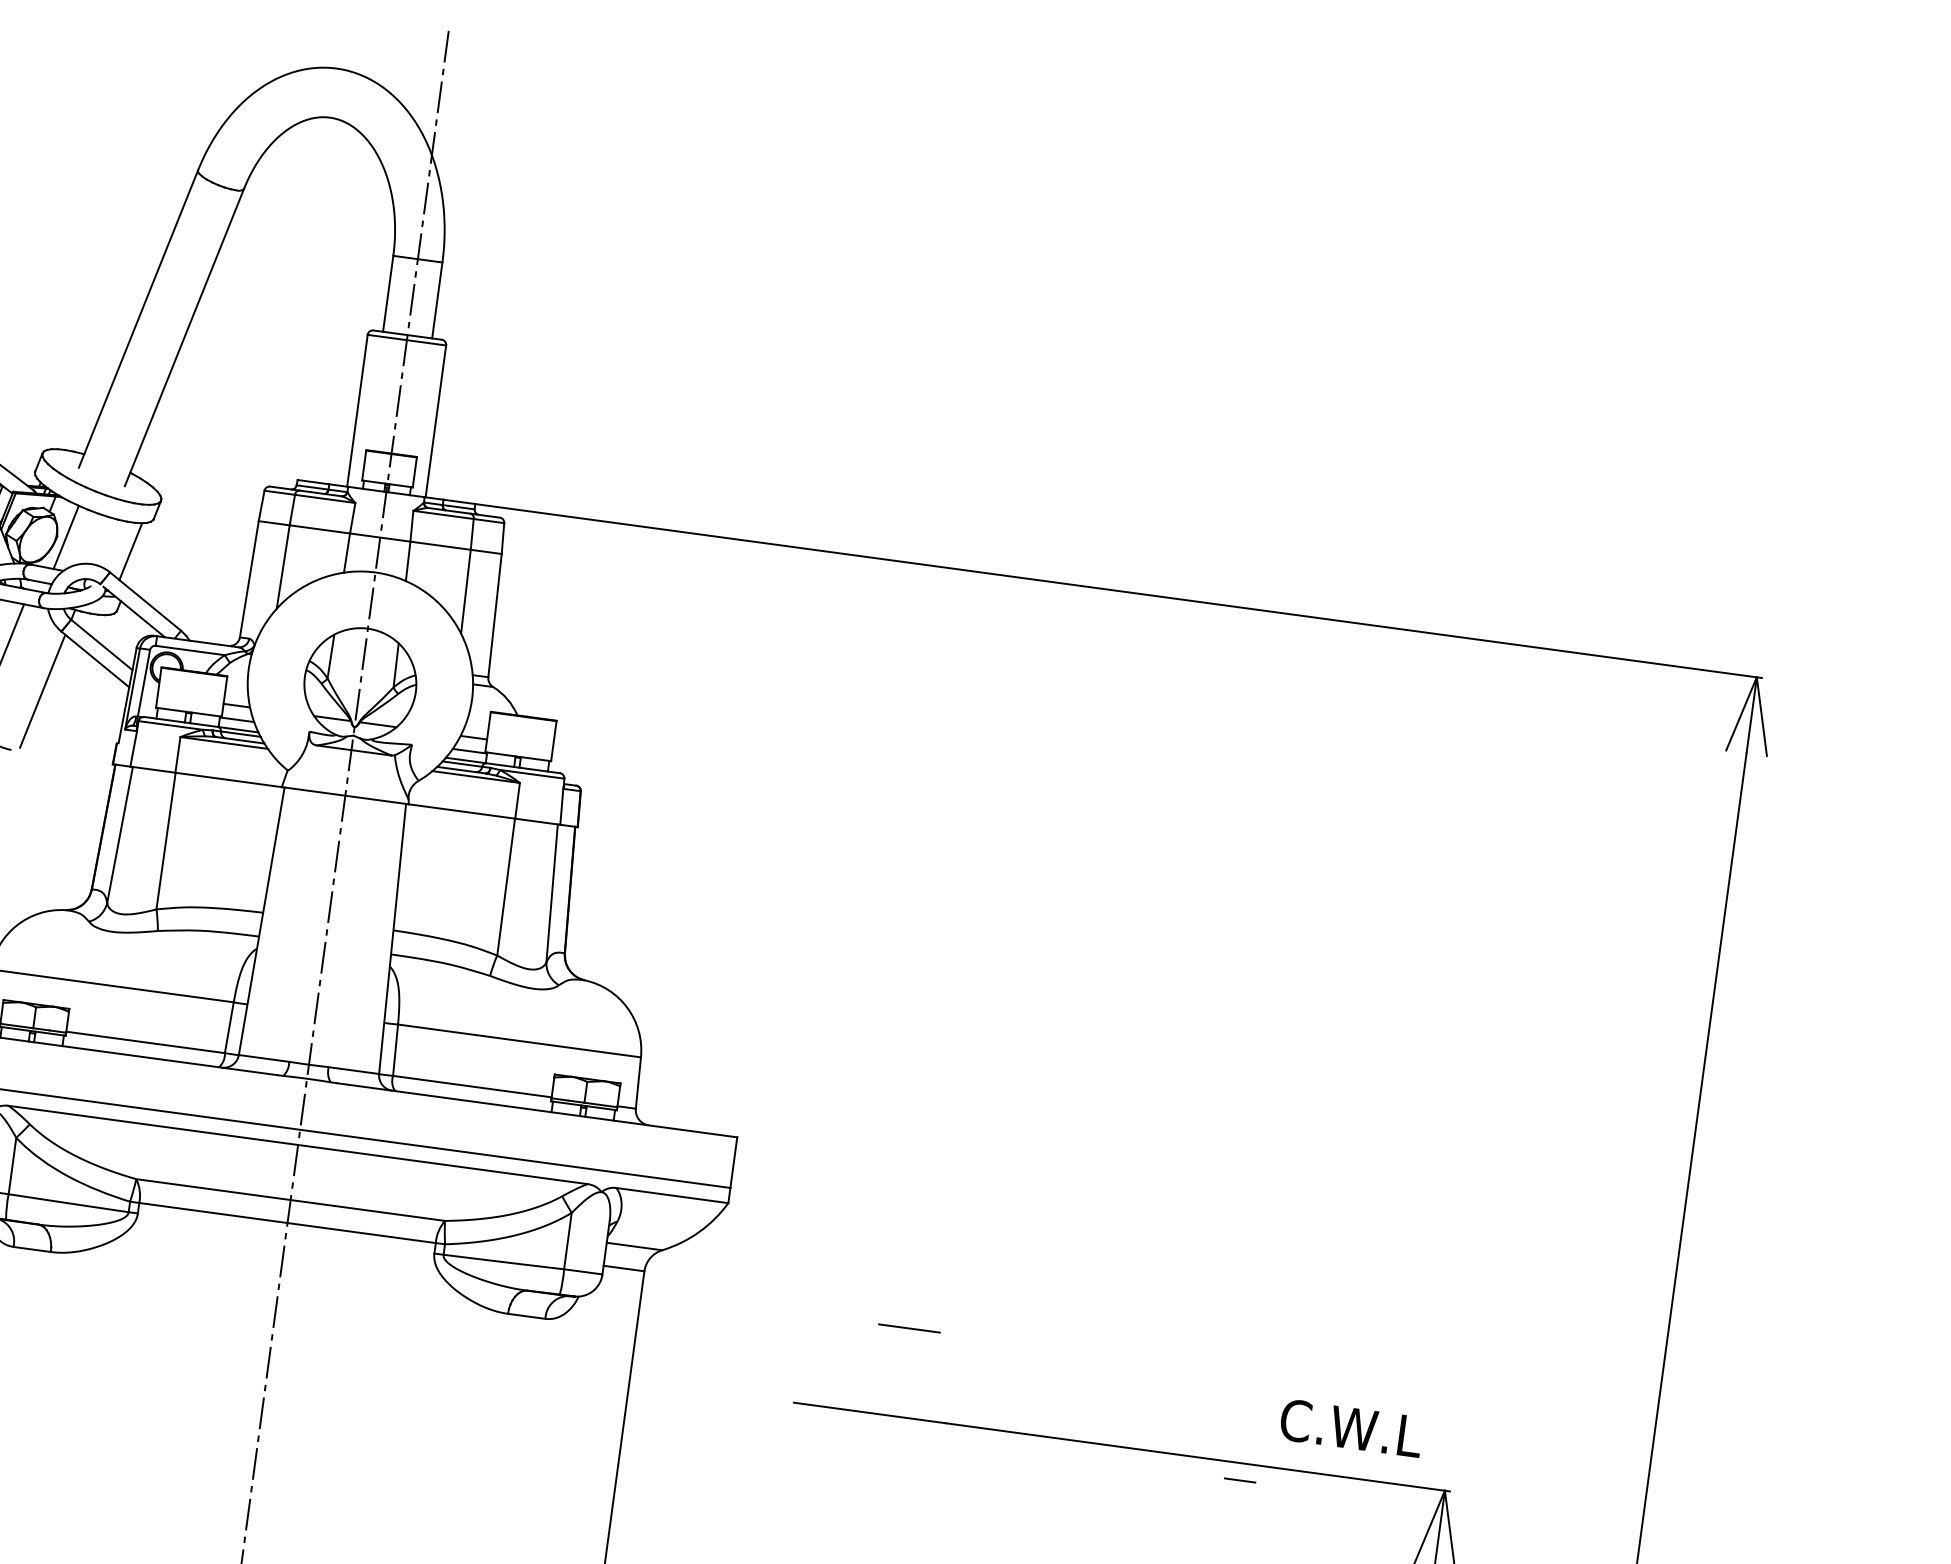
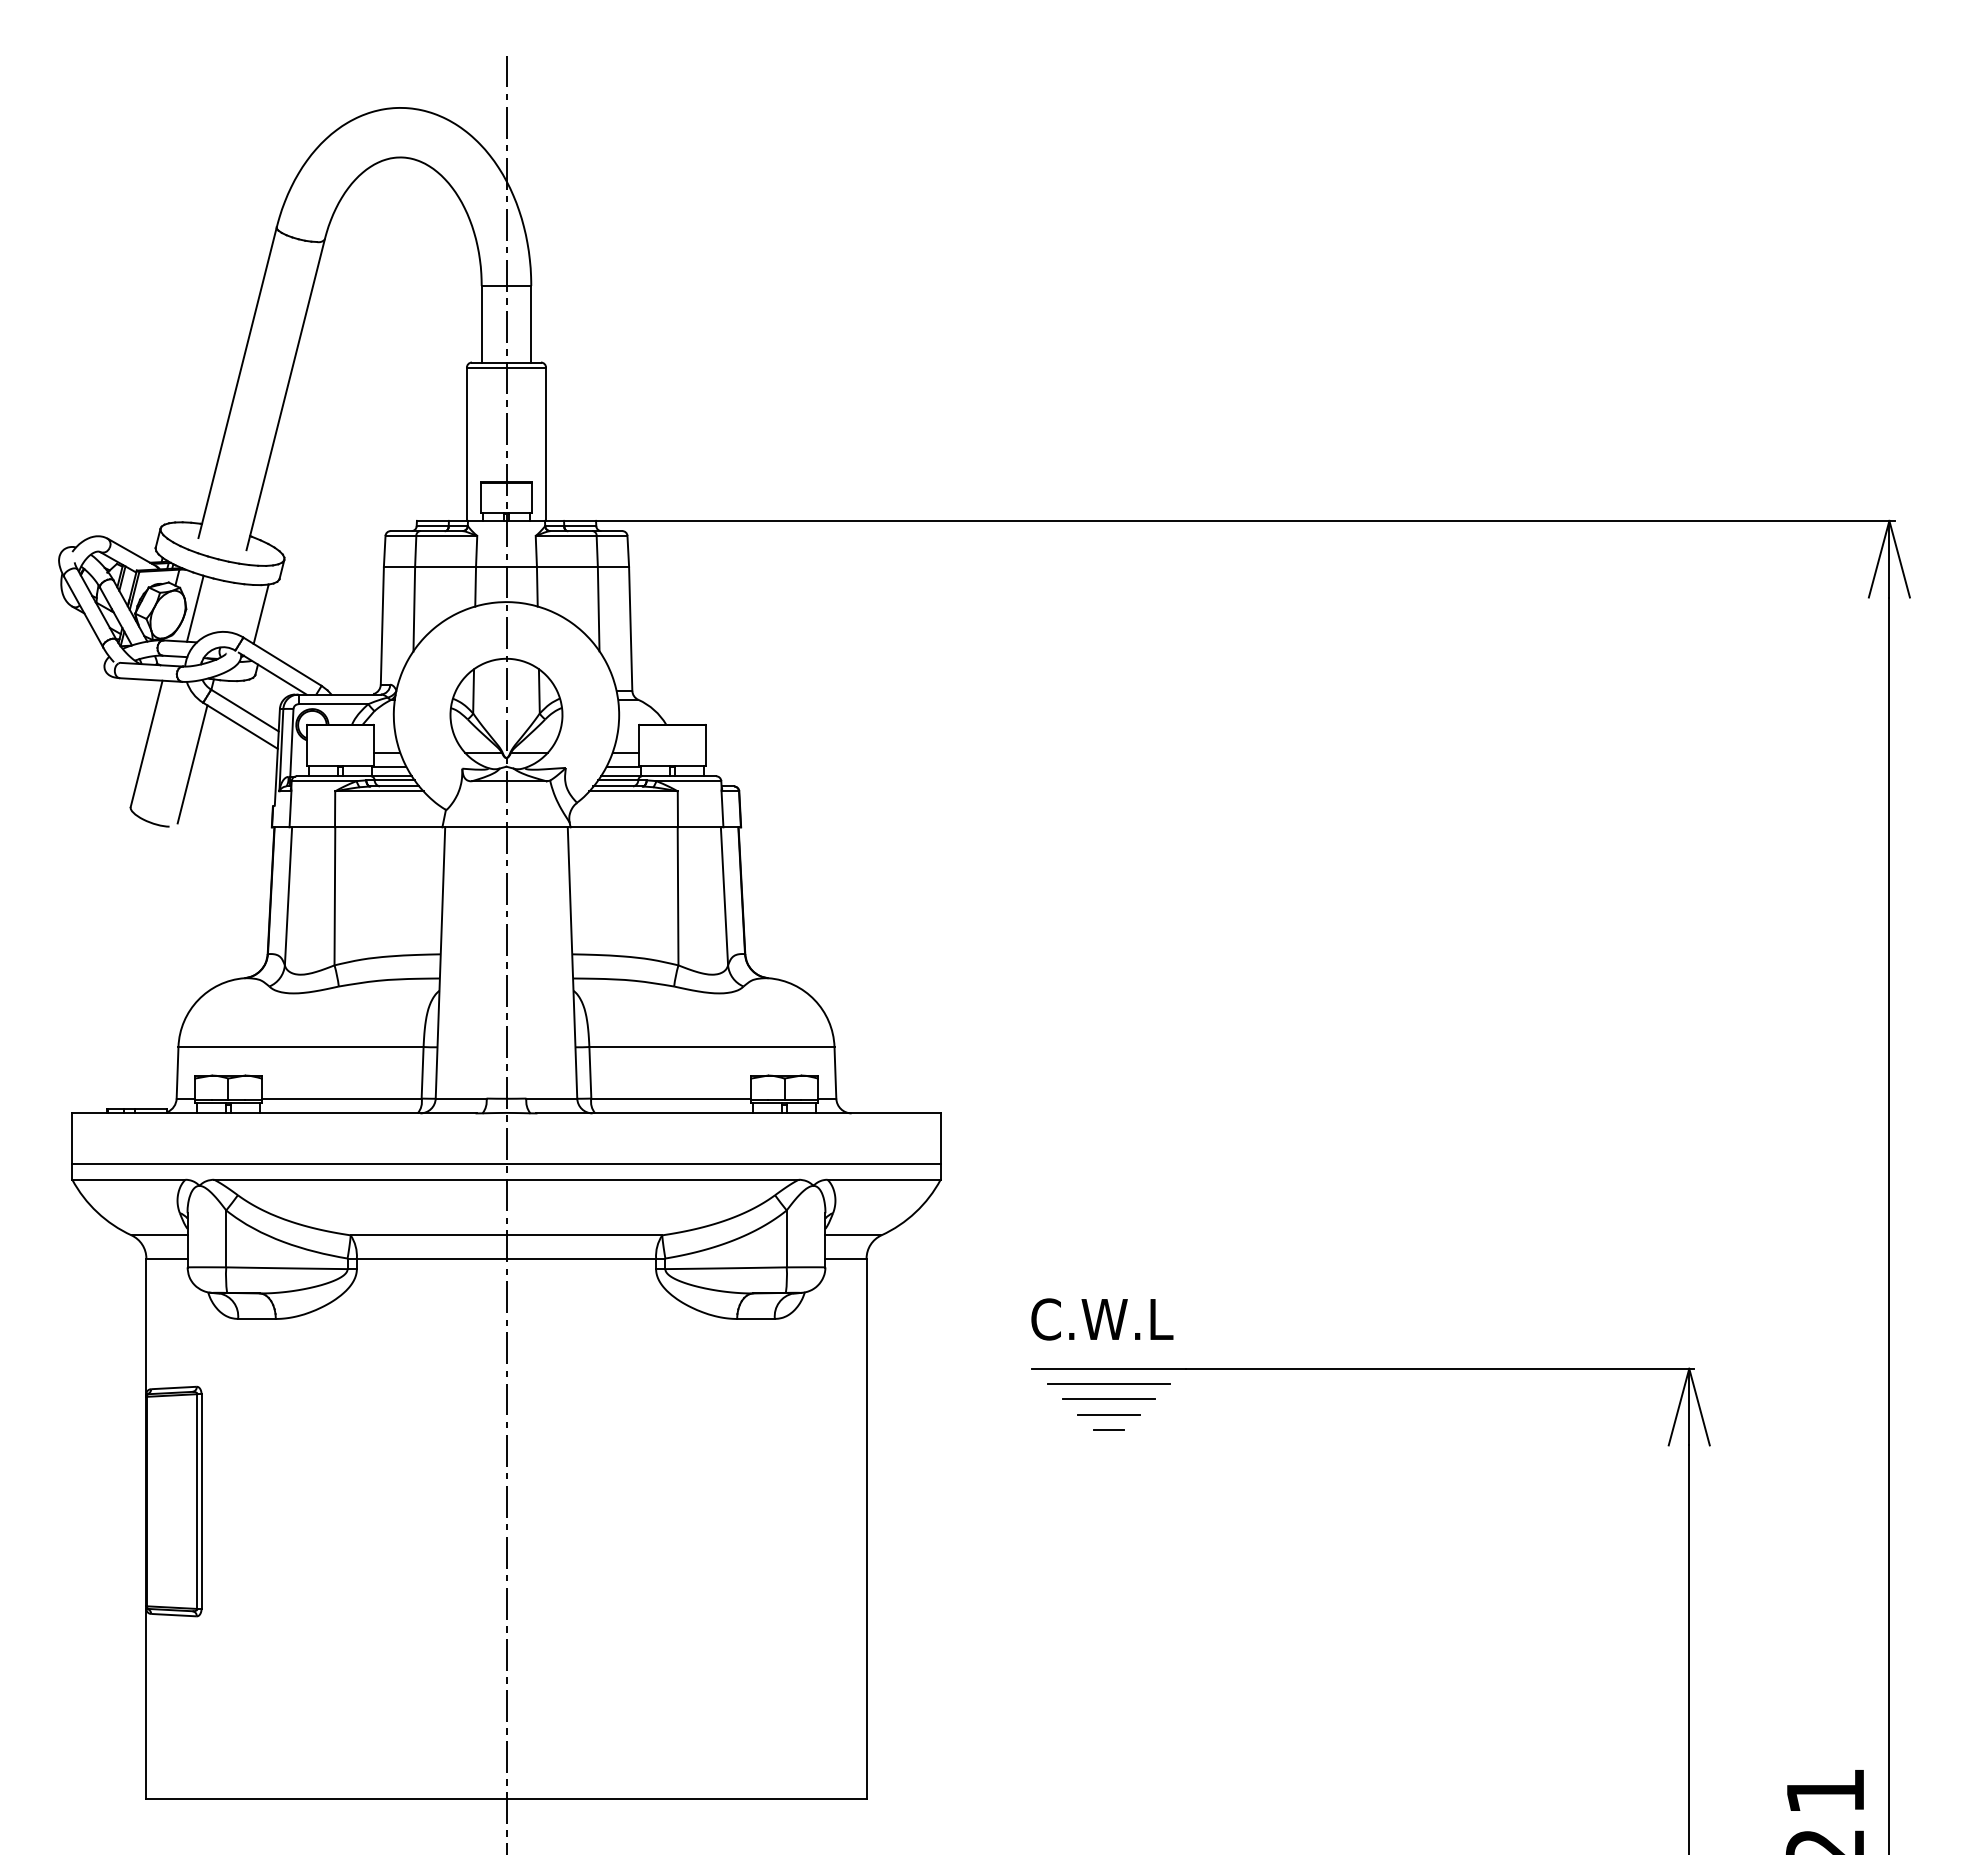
line: (909, 1328) -> (1108, 1414), moved
line: (867, 1428) -> (1108, 1384), added
text: (1351, 1428) -> (1102, 1319), moved
line: (865, 1443) -> (1108, 1399), added
line: (1239, 1479) -> (1108, 1429), moved

